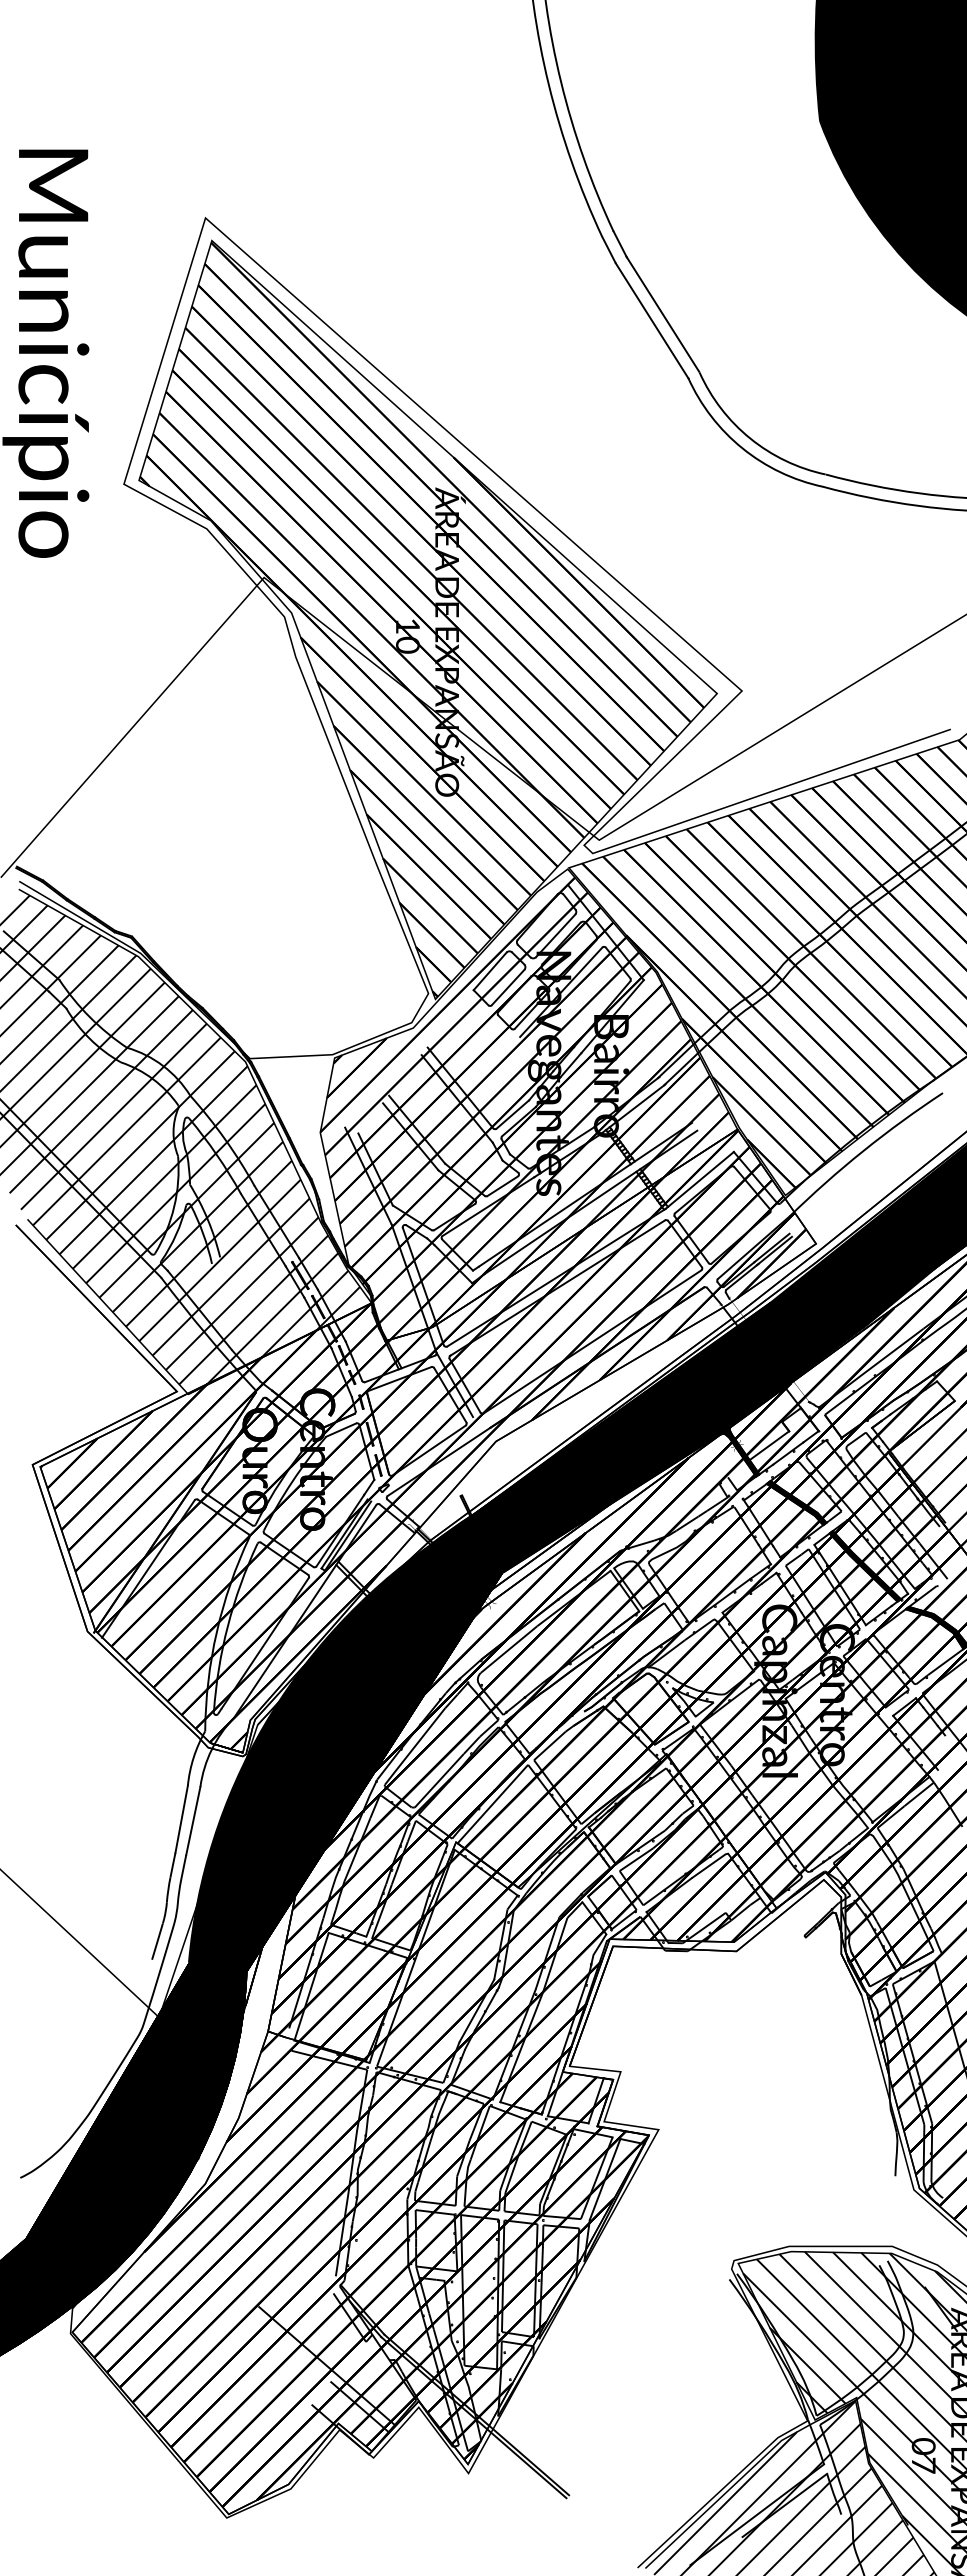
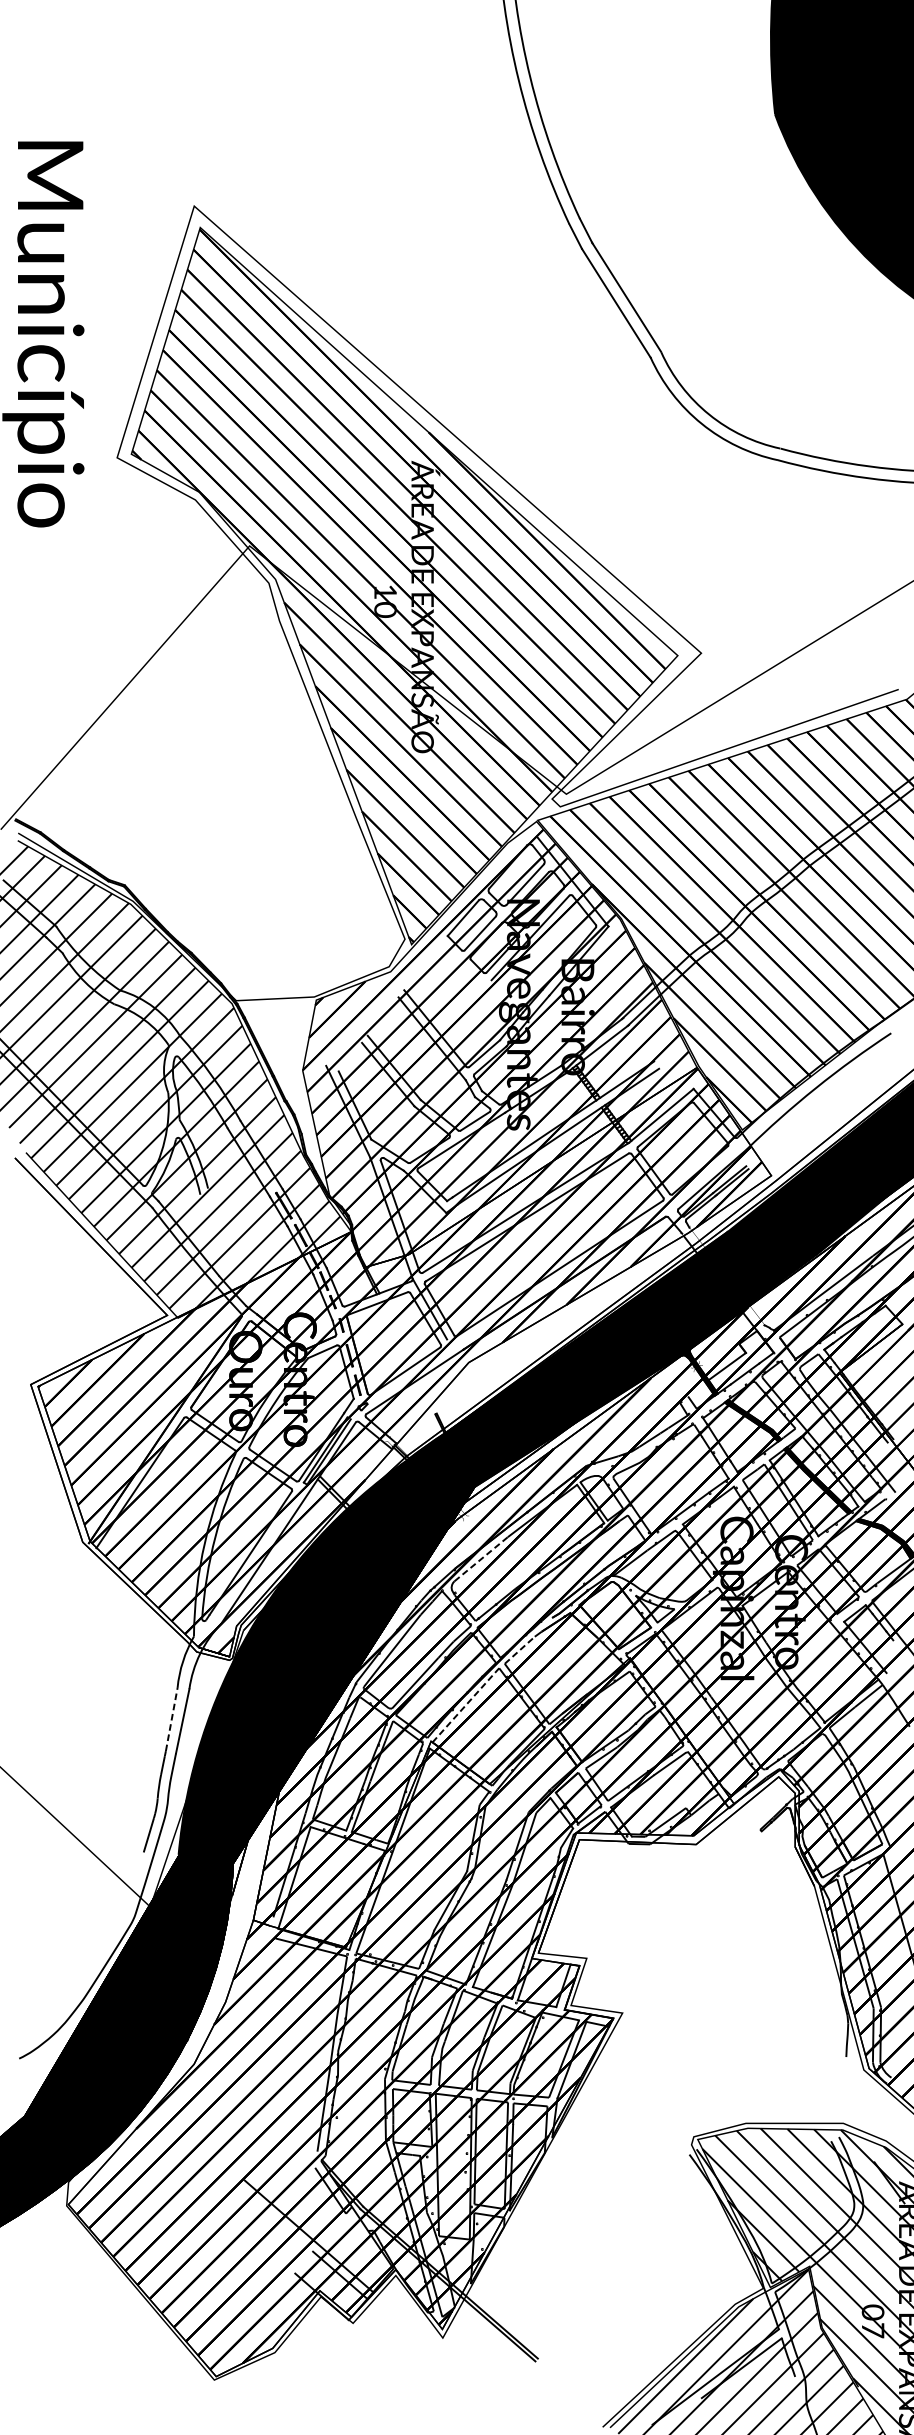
line: (509, 1649) -> (481, 1559), solid -> dashed
line: (550, 1745) -> (520, 1649), solid -> dashed
line: (492, 1804) -> (465, 1705), solid -> dashed
line: (181, 1818) -> (171, 1718), solid -> dashed

